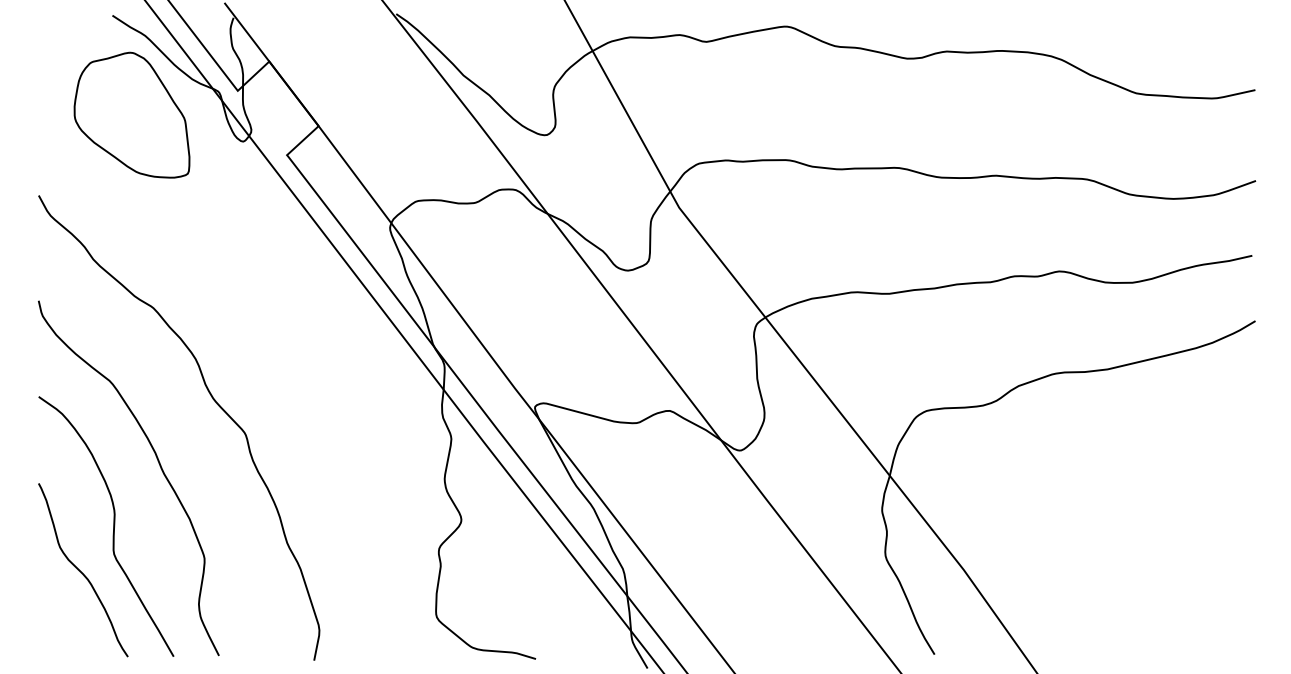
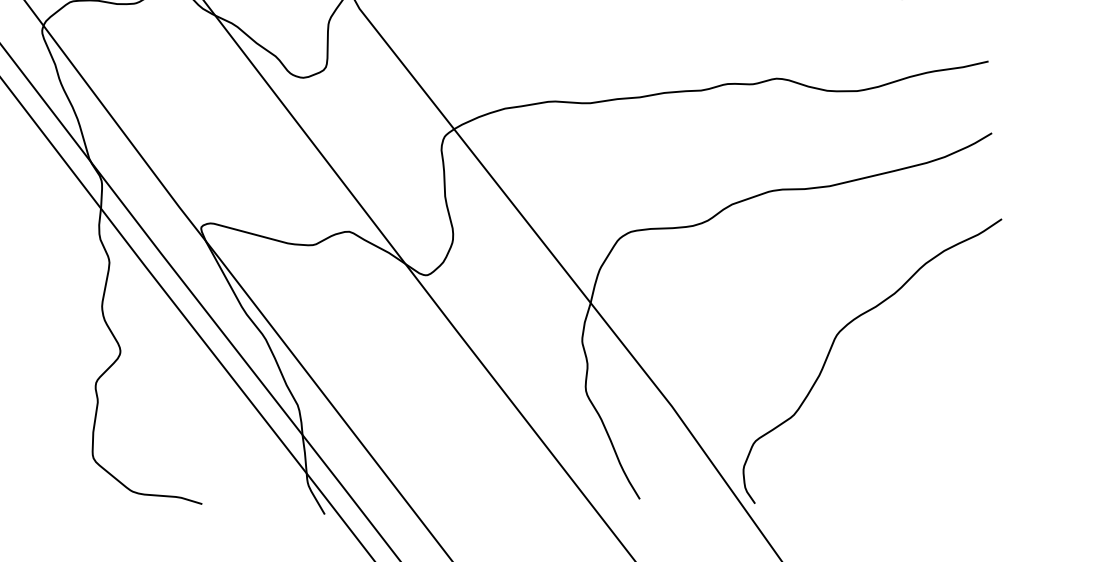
curve: (1111, 513) -> (834, 344), added

